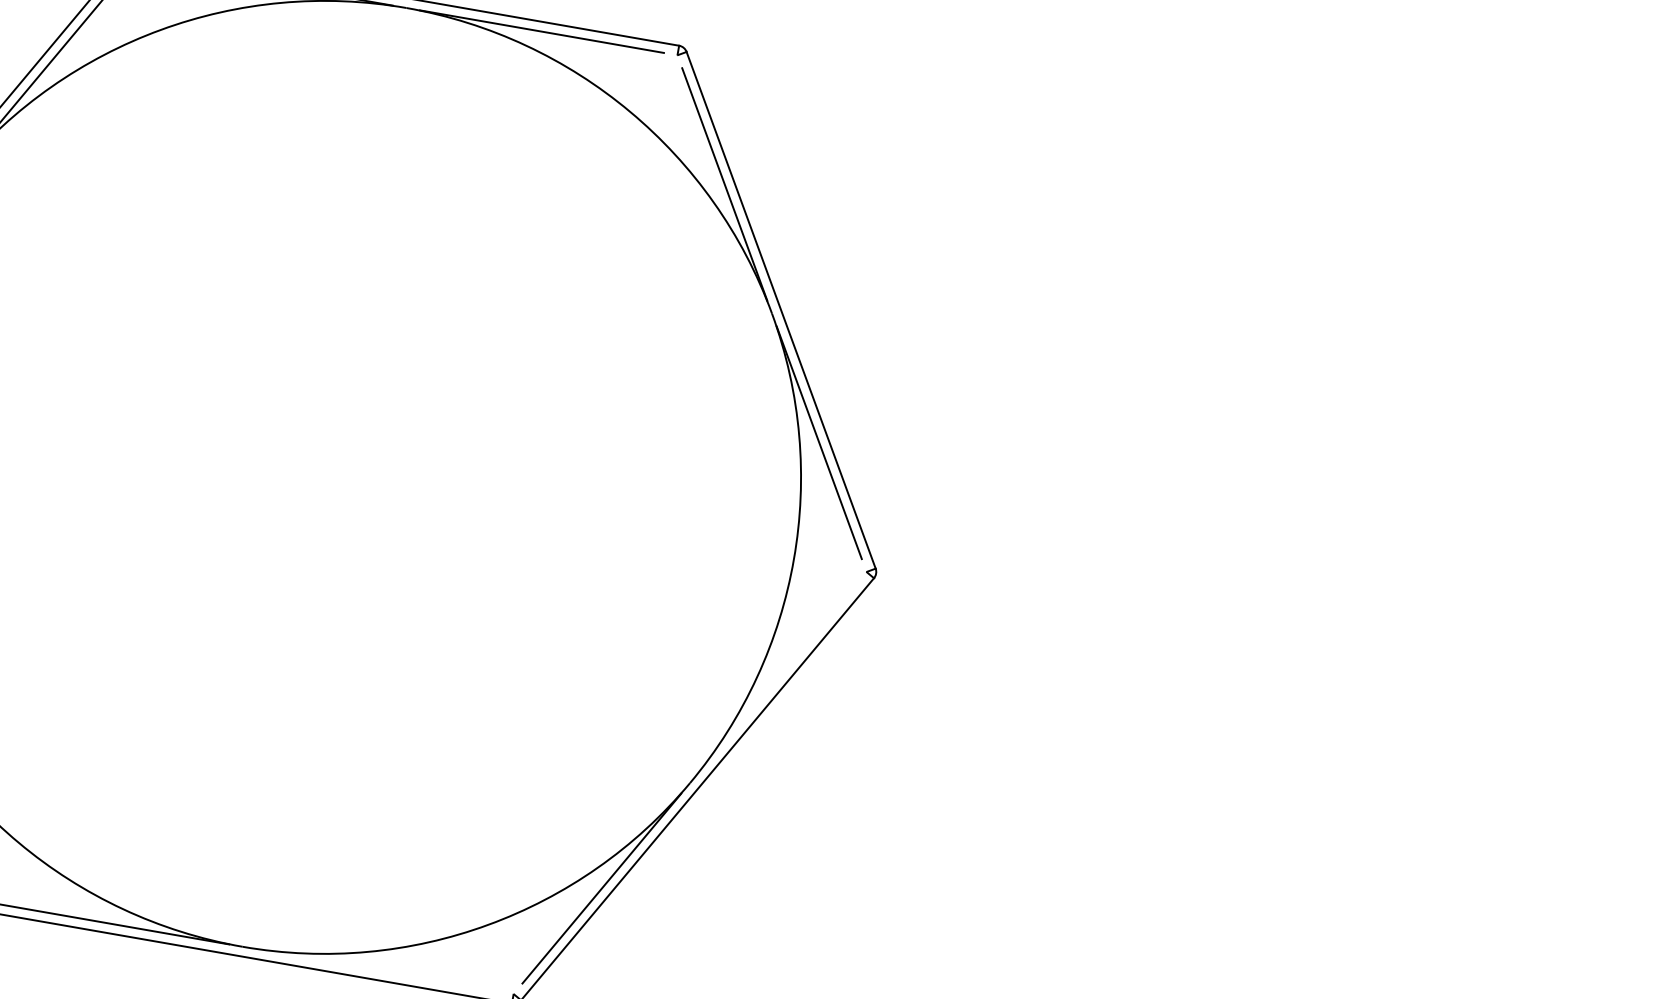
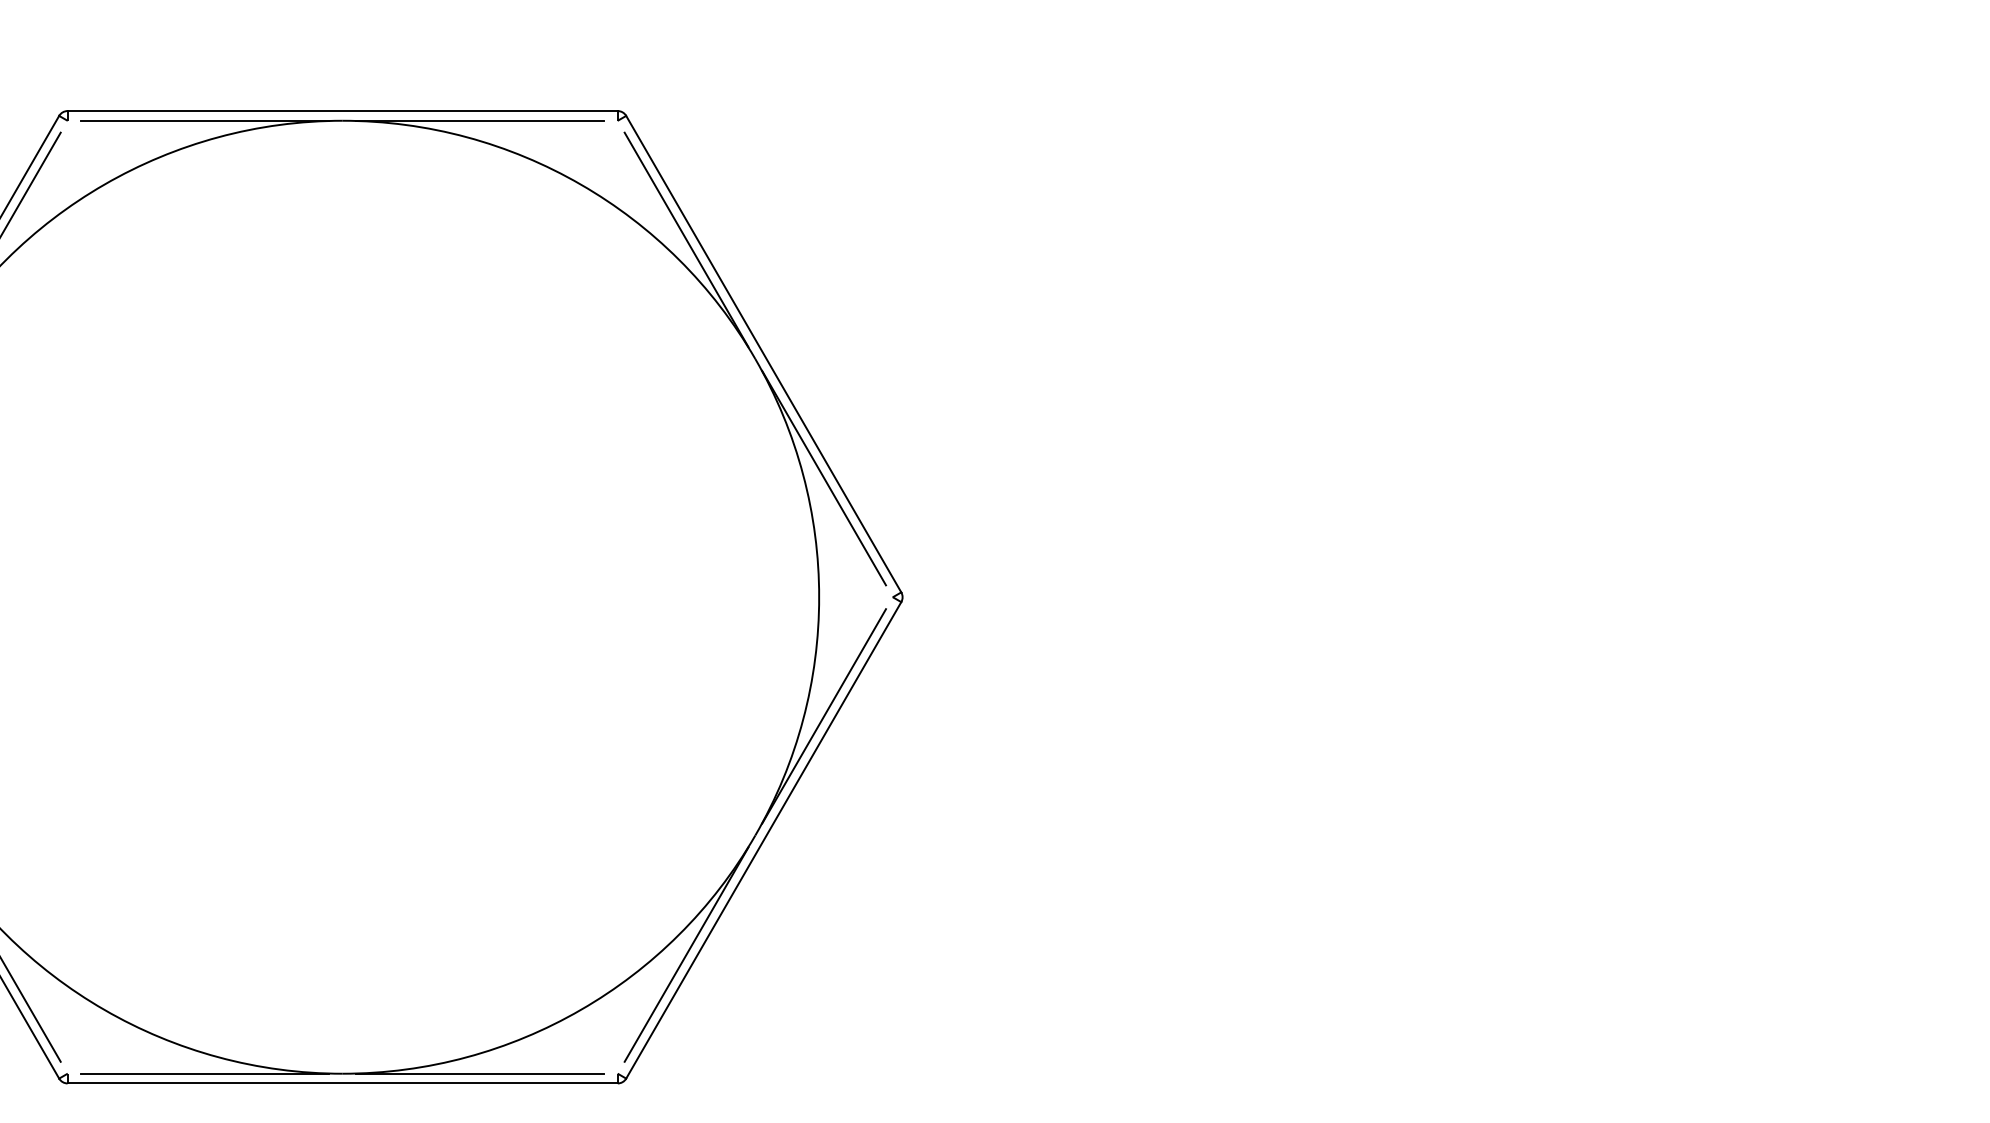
line: (778, 677) -> (824, 716), added
line: (378, 970) -> (480, 1073), added

